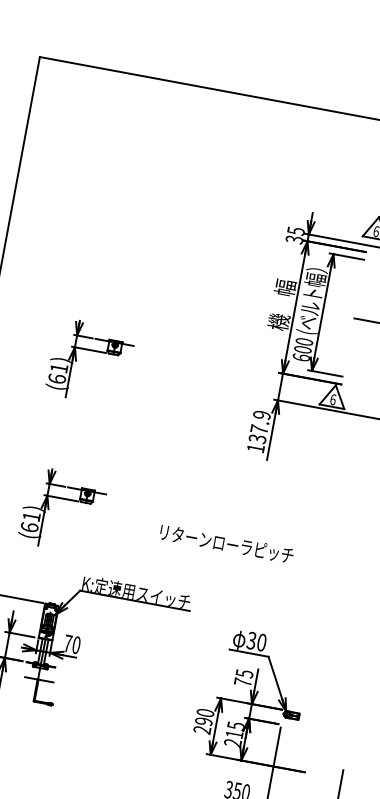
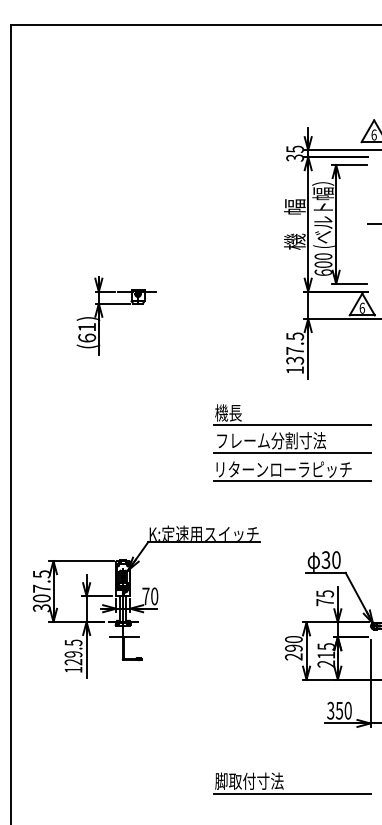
text: (261, 415) -> (294, 336), 137.9 -> 137.5
part: (64, 499) -> (116, 455), removed
part: (242, 505) -> (292, 428), added
line: (232, 556) -> (291, 480), added

